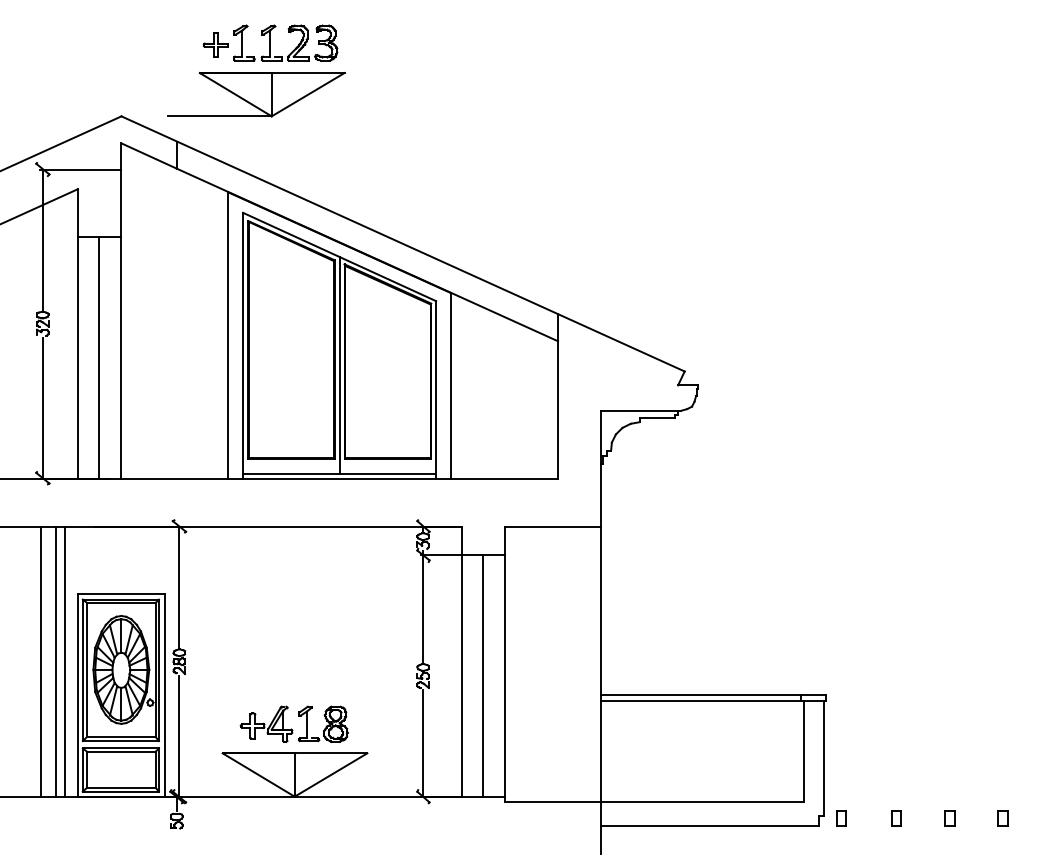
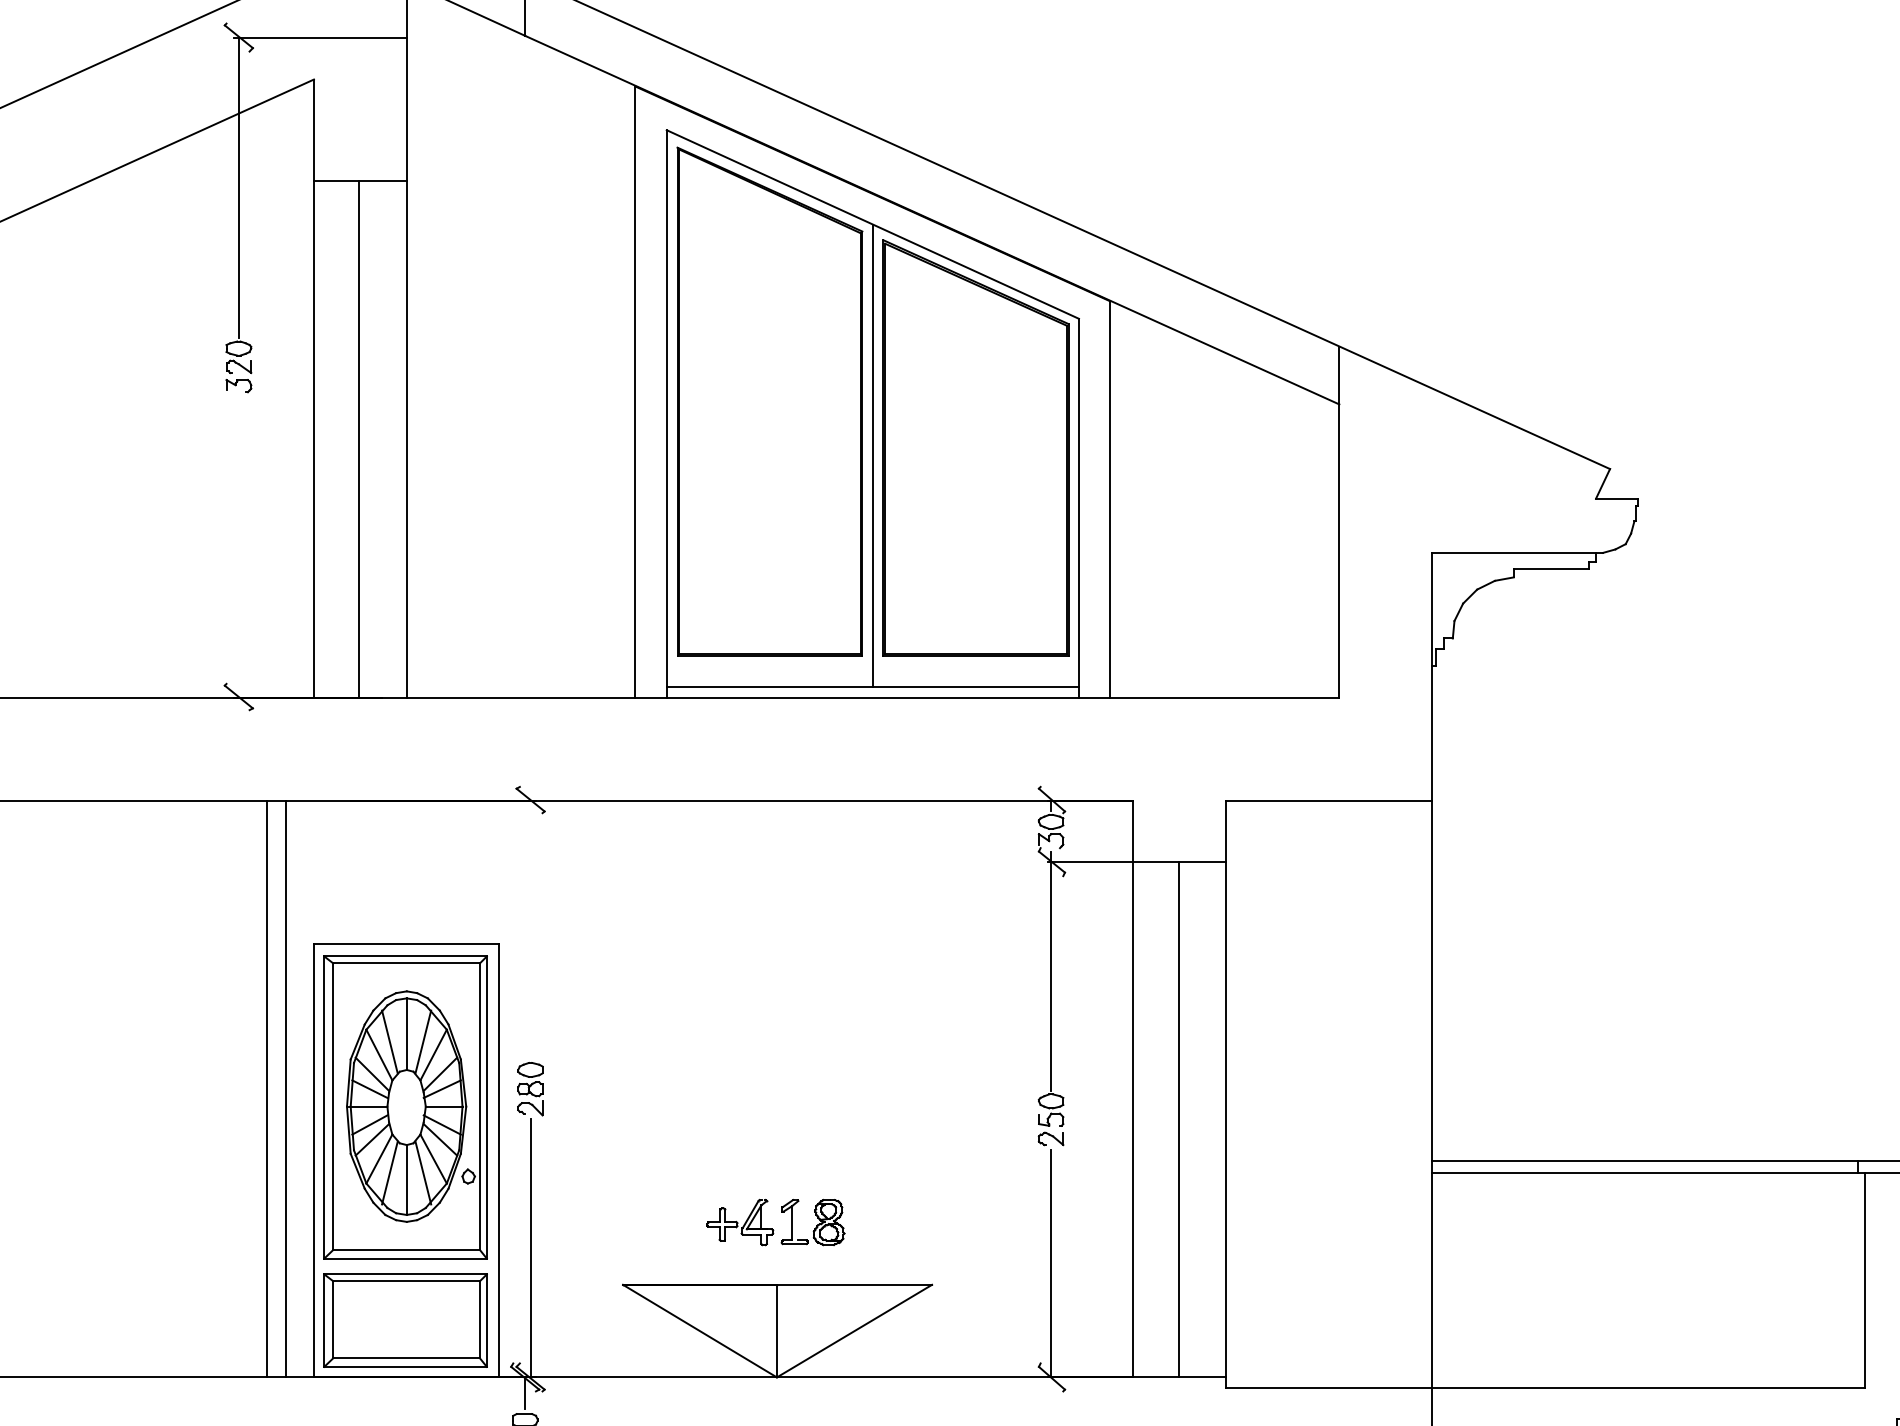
line: (42, 407) -> (238, 546), removed
line: (179, 586) -> (530, 928), removed
line: (41, 661) -> (235, 1088), removed
part: (293, 723) -> (774, 1221), size x0.6

